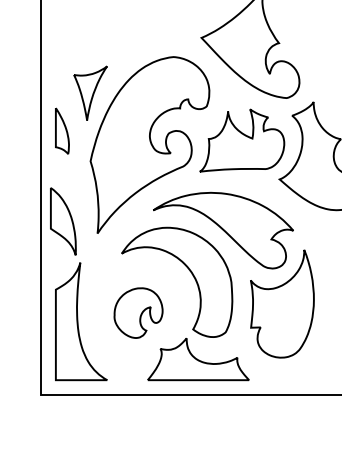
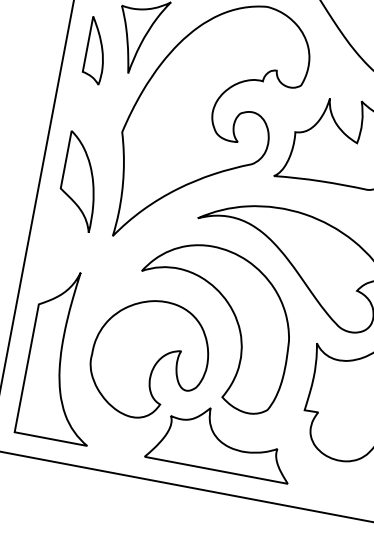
part: (62, 130) -> (96, 49), moved
part: (63, 221) -> (80, 181), moved
part: (138, 312) -> (149, 358), size x1.67

